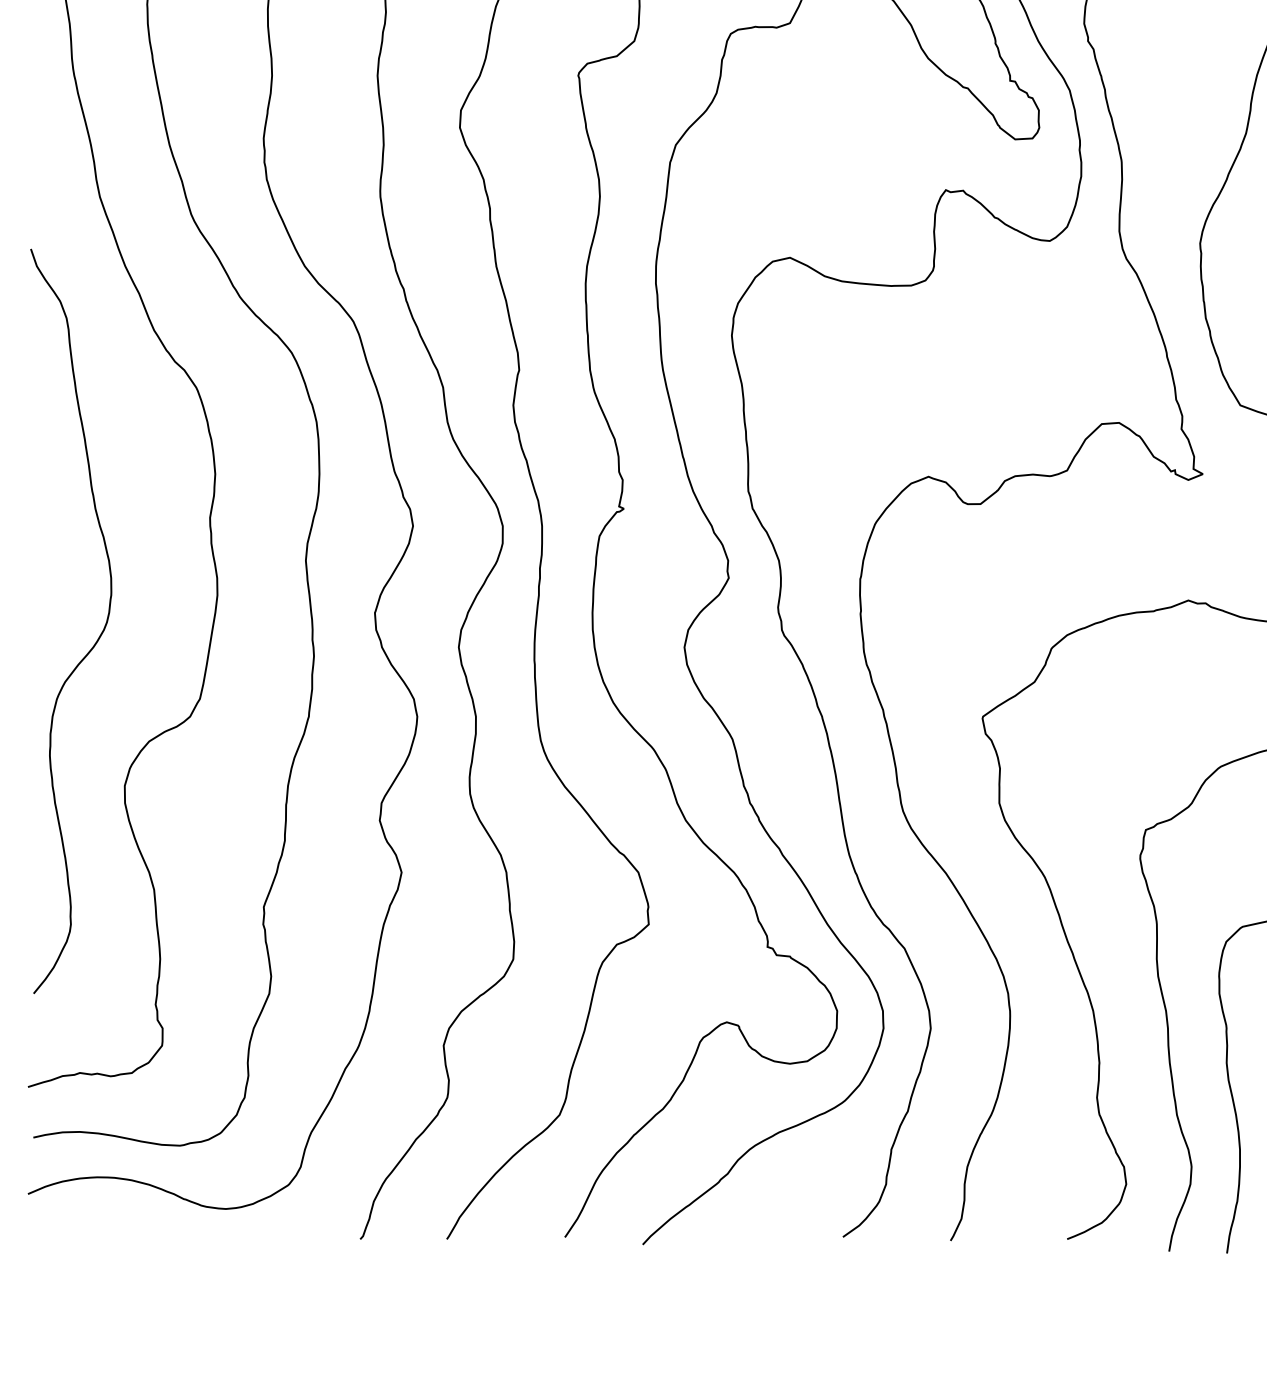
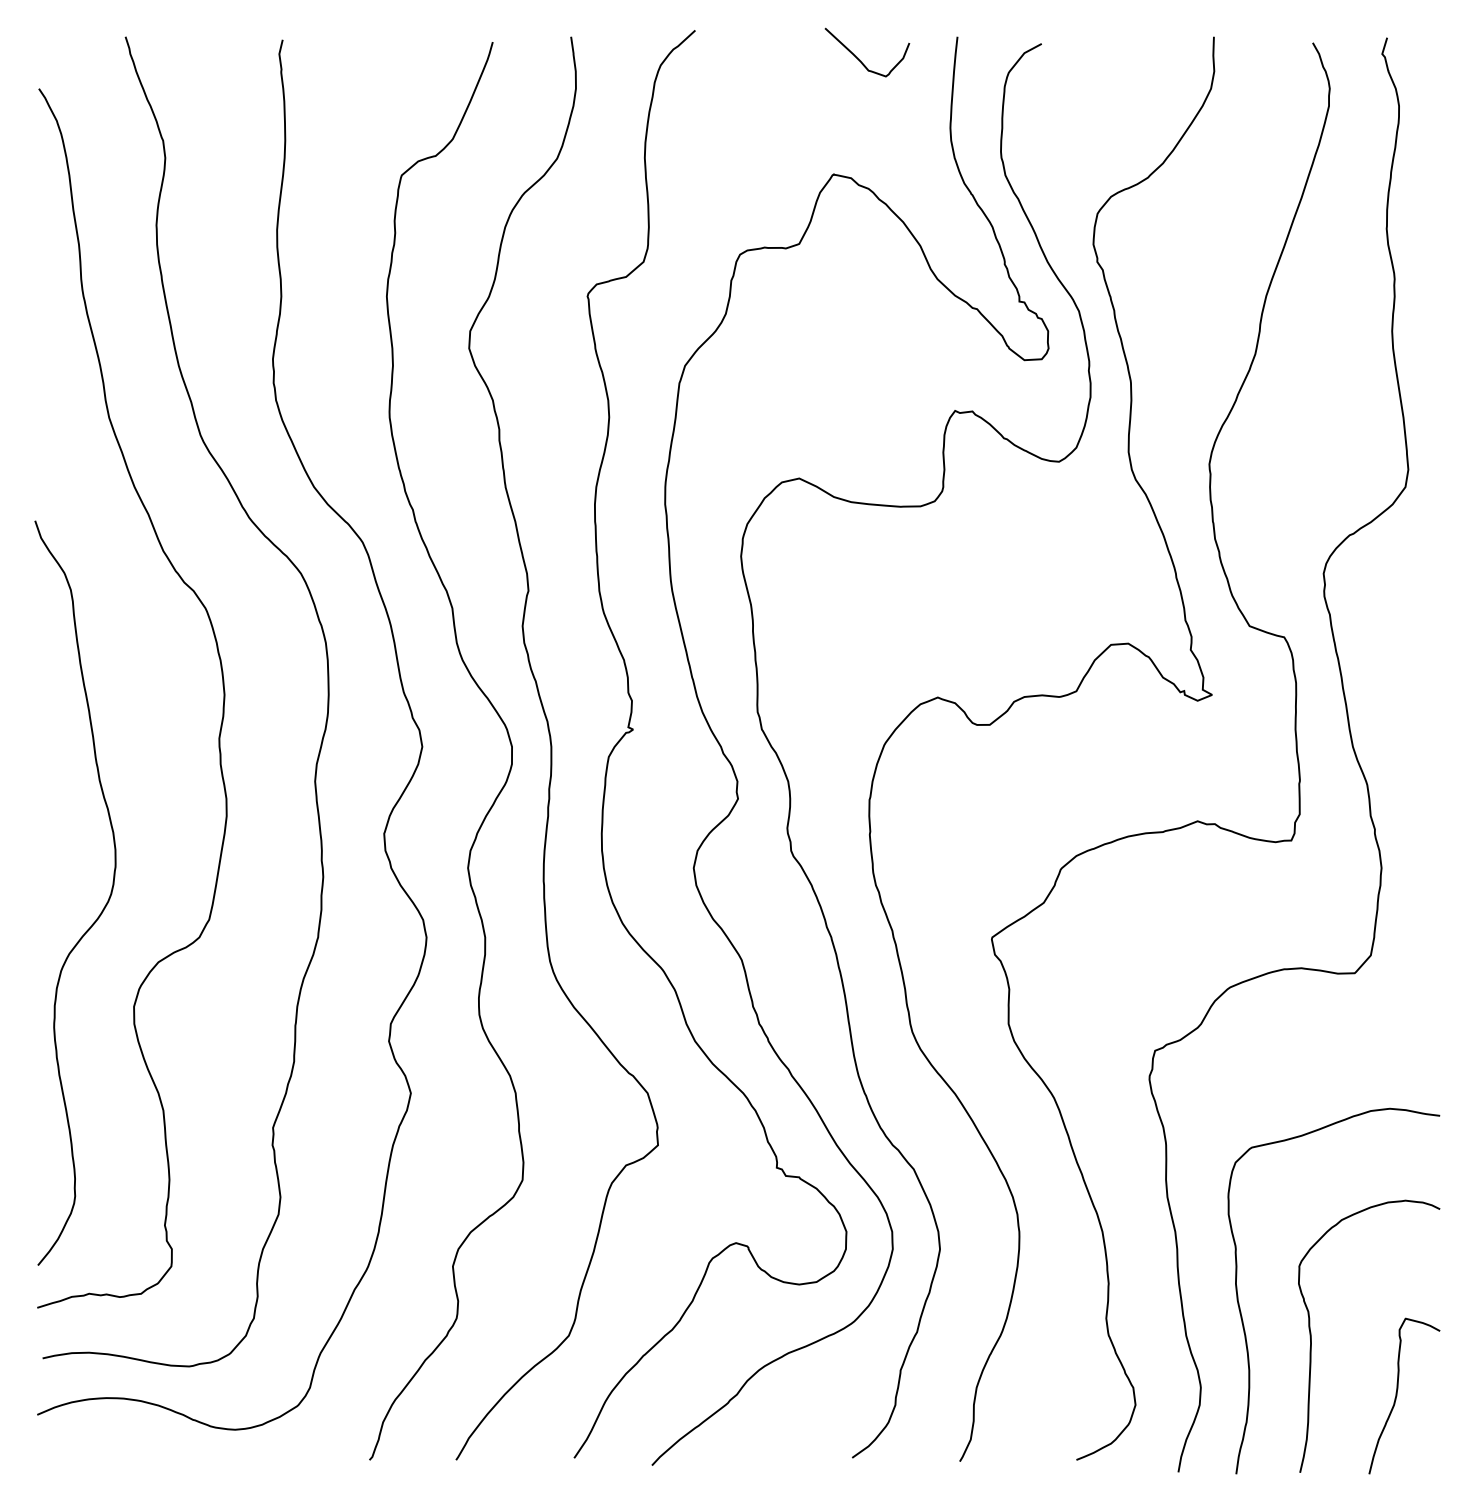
curve: (99, 635) -> (103, 907), moved

